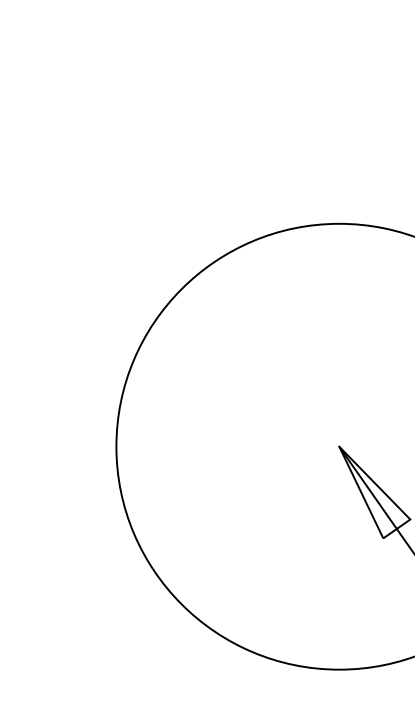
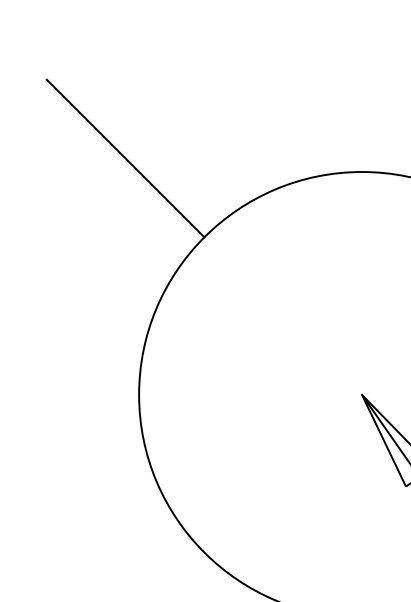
line: (102, 210) -> (125, 158), added

